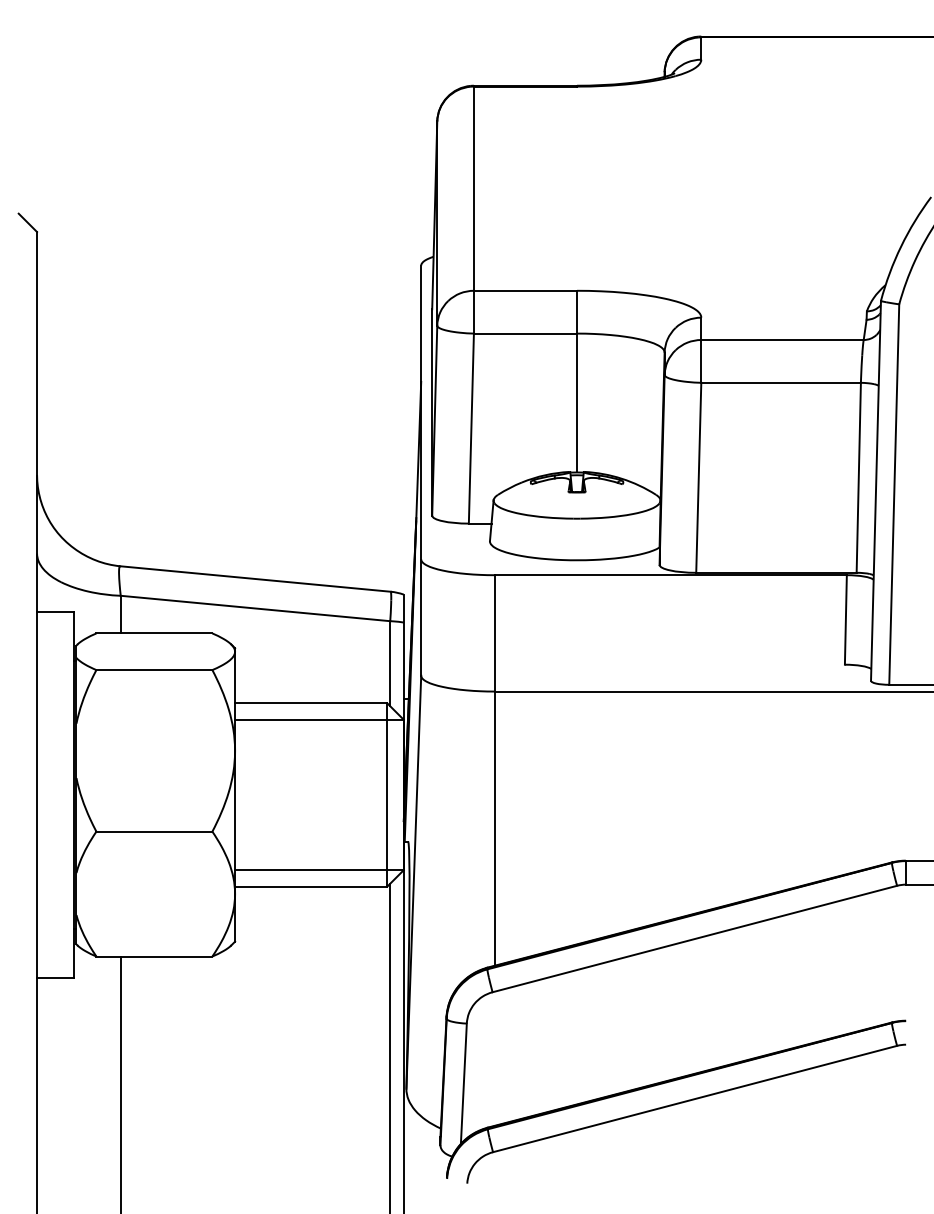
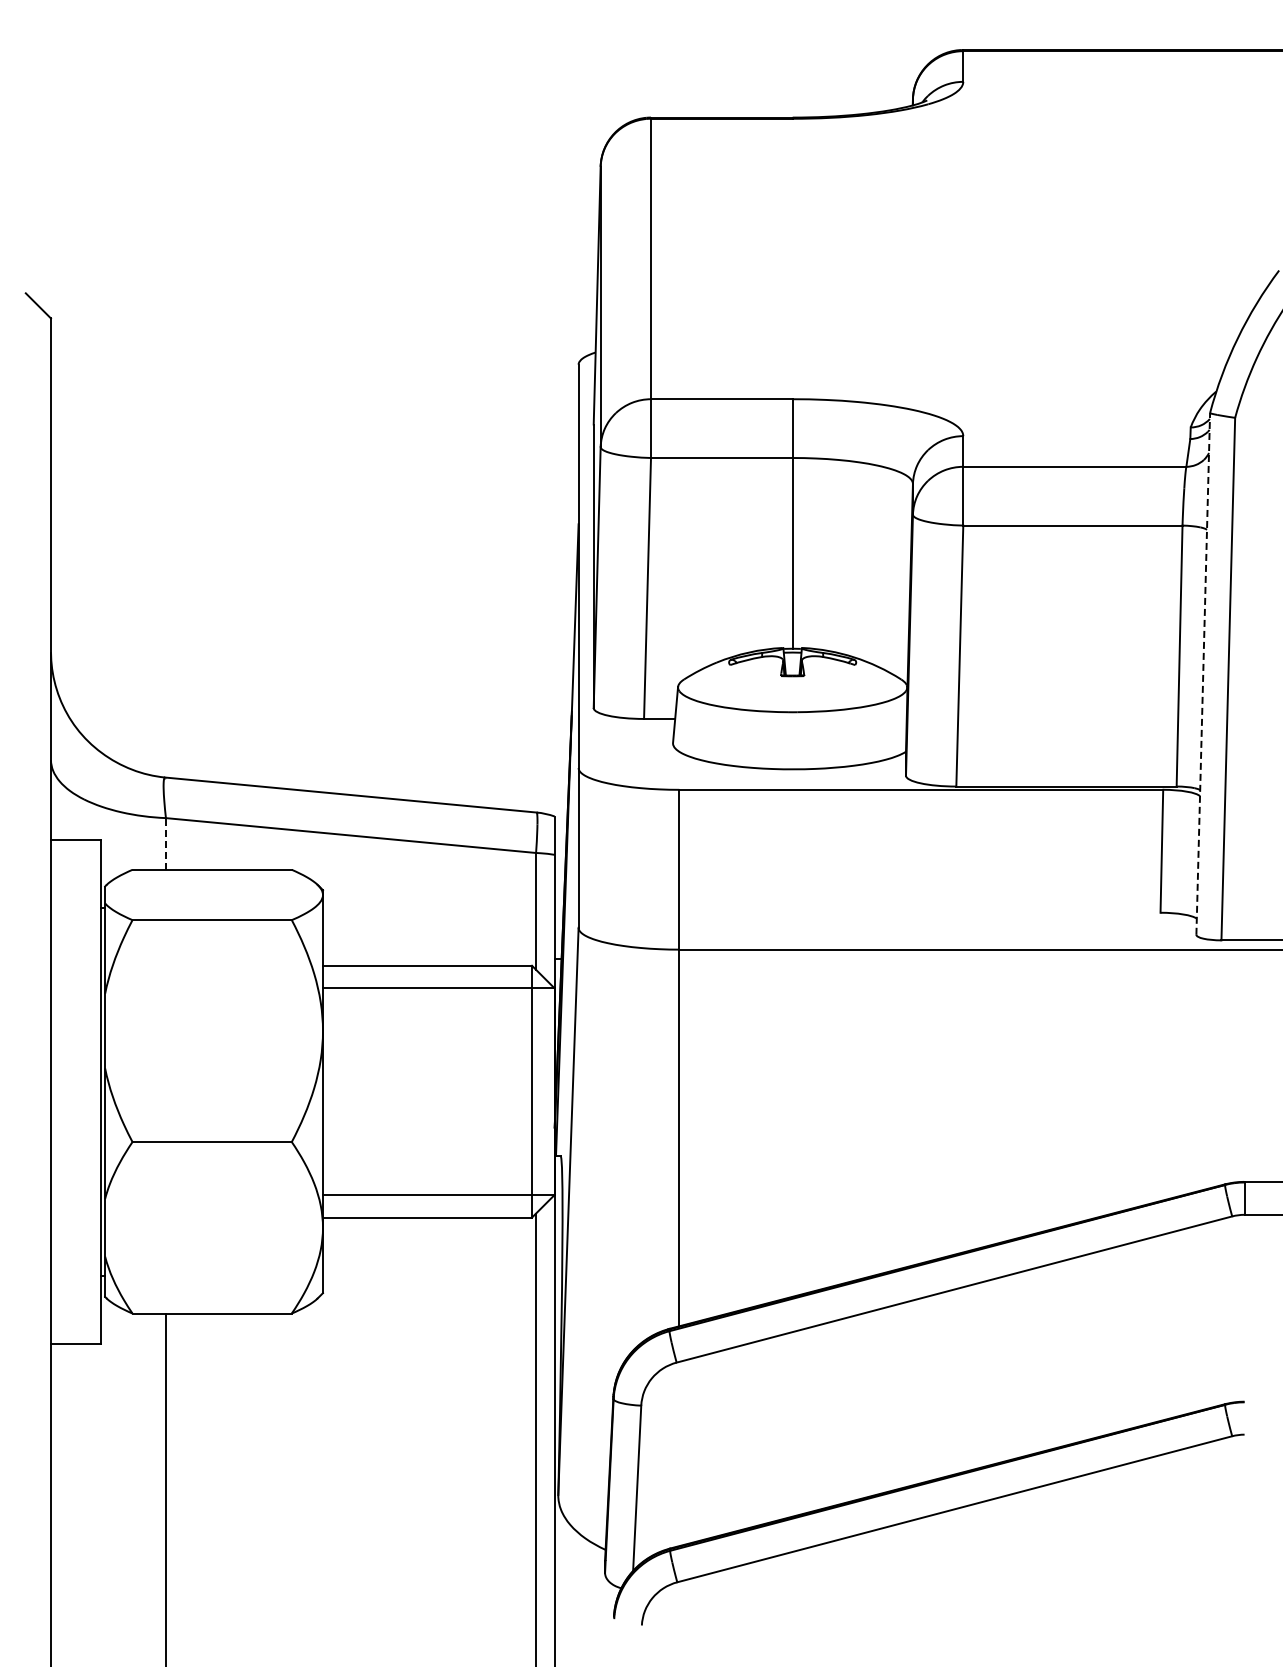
line: (876, 490) -> (1203, 673), solid -> dashed
line: (120, 614) -> (165, 843), solid -> dashed

